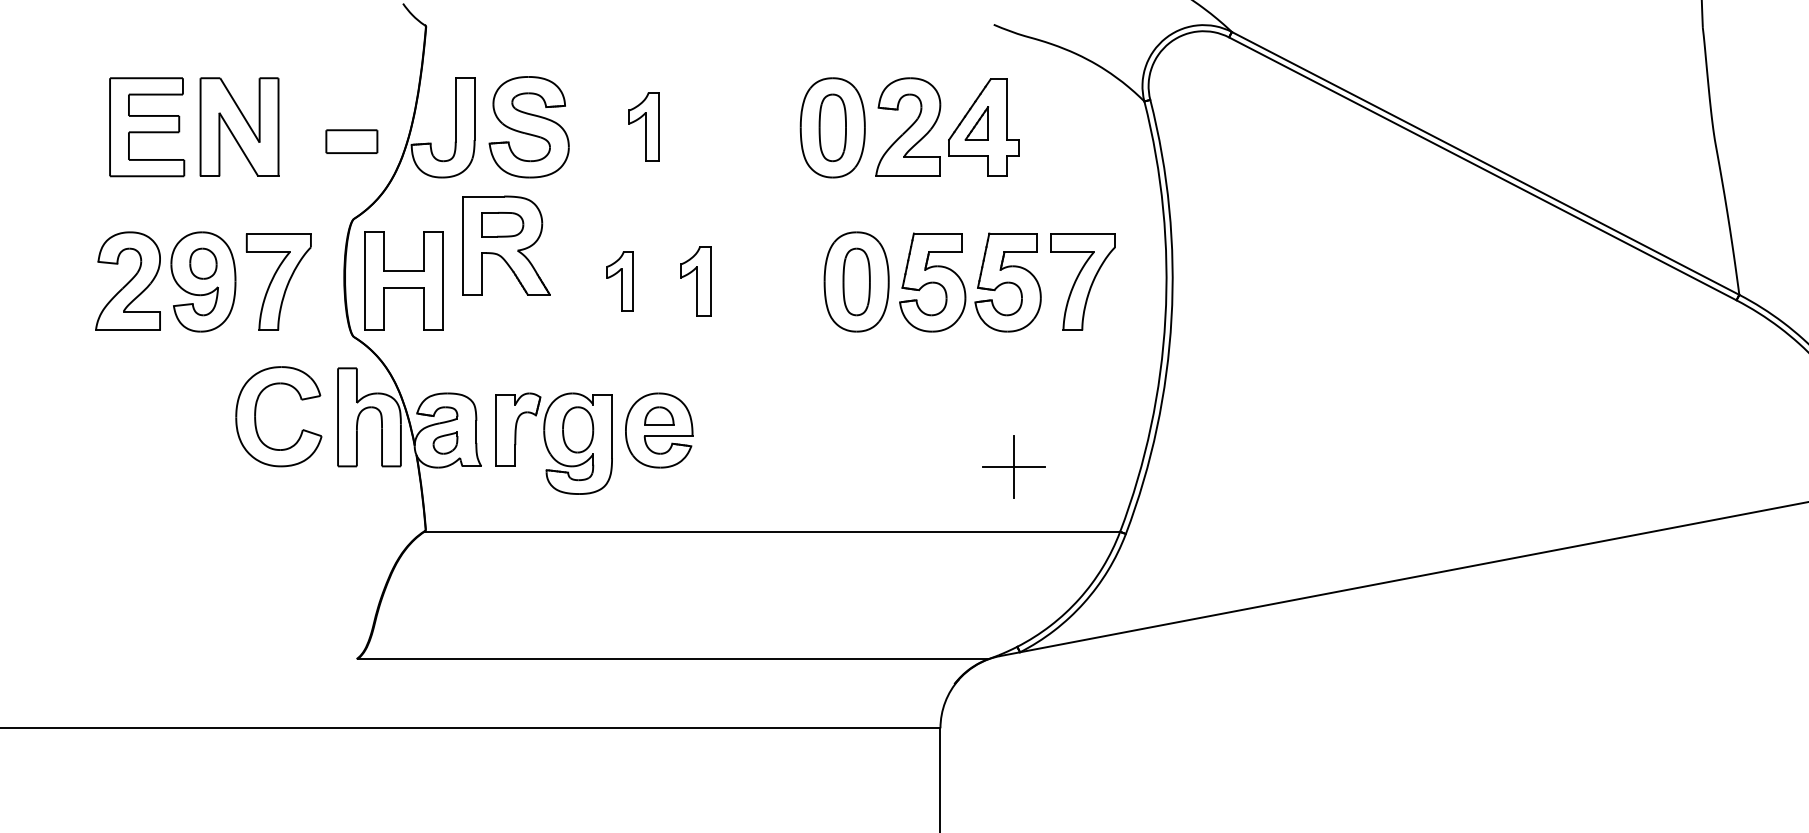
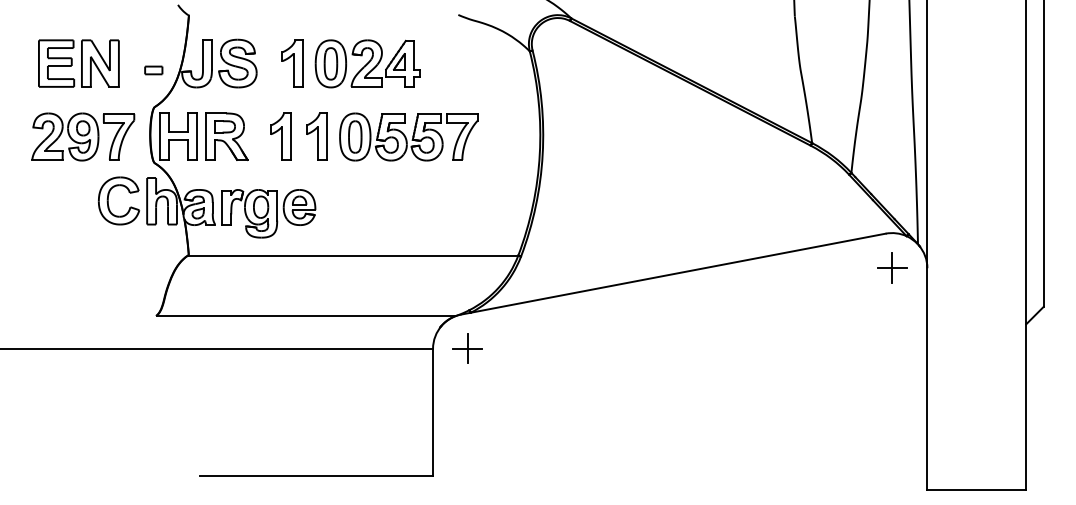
part: (644, 127) -> (292, 63), size x1.43
part: (909, 127) -> (367, 63), moved
part: (351, 141) -> (153, 70), size x0.71
part: (505, 245) -> (226, 136), moved
part: (619, 280) -> (280, 136), size x1.67
part: (694, 280) -> (316, 136), size x1.43
part: (968, 280) -> (408, 136), moved
part: (1013, 466) -> (467, 348), moved

